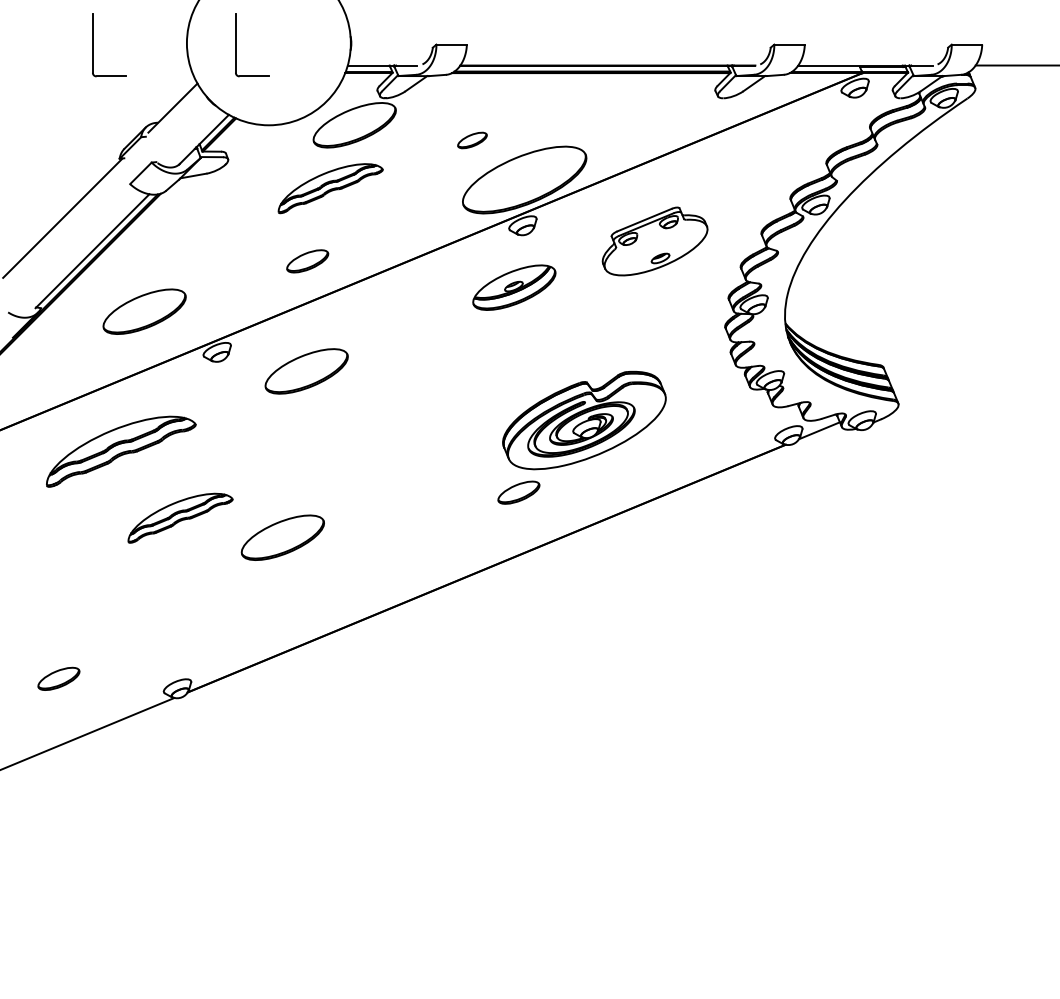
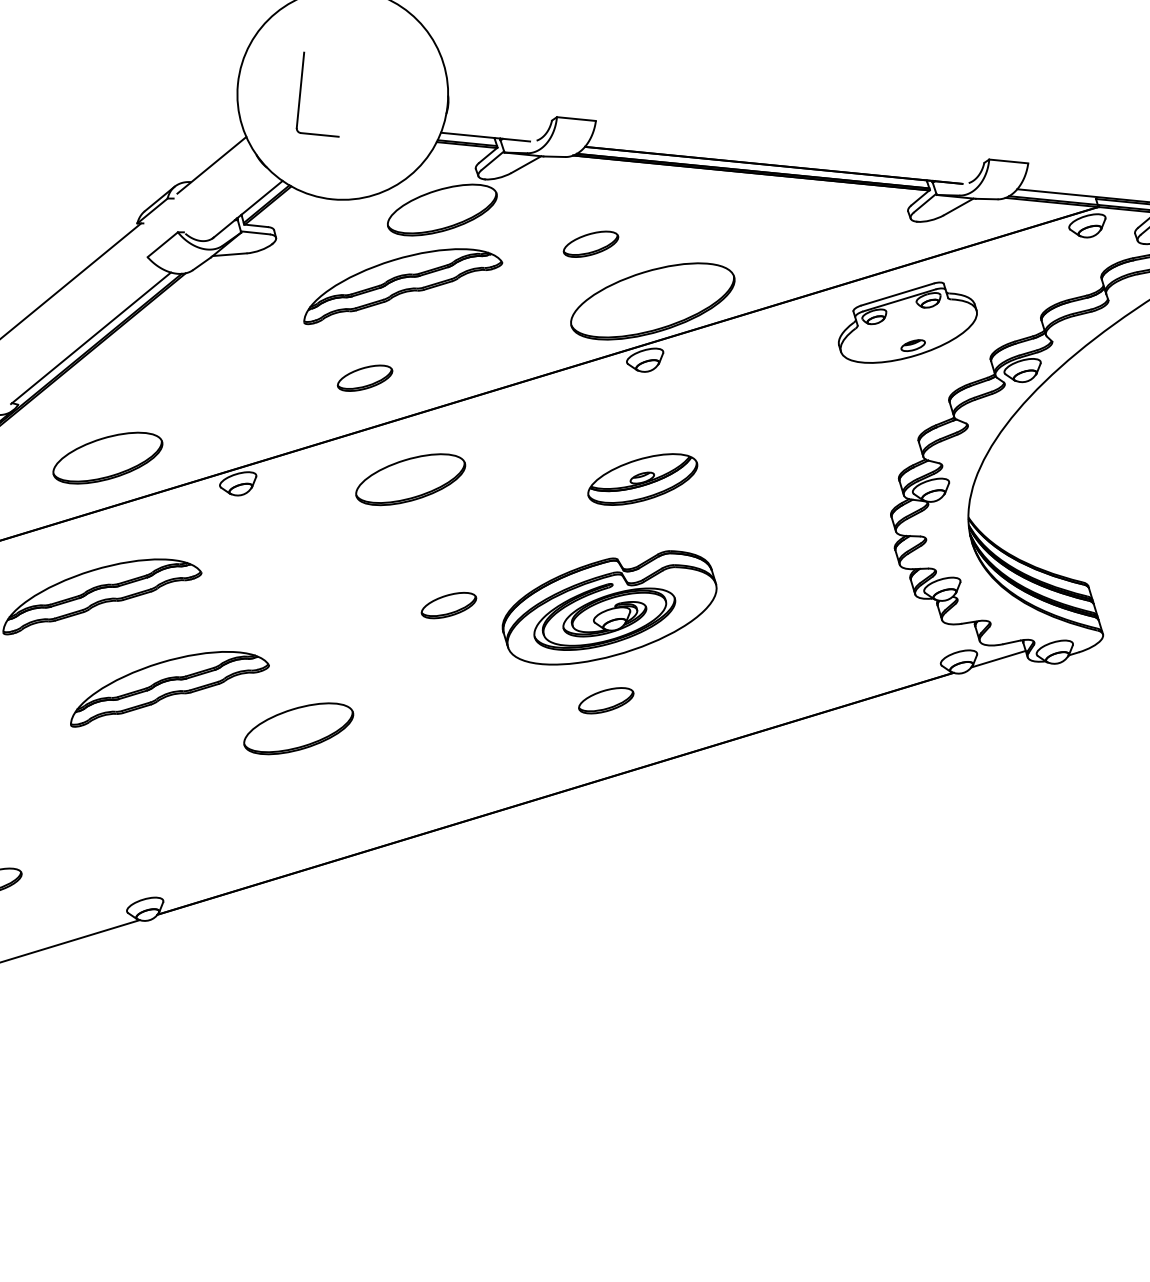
part: (93, 45) -> (118, 75), removed
part: (472, 140) -> (591, 244), size x1.43
part: (330, 188) -> (403, 287), size x1.43
part: (654, 241) -> (907, 323), moved
part: (514, 287) -> (642, 479), moved
part: (144, 311) -> (107, 457), moved
part: (306, 371) -> (410, 479), moved
part: (584, 420) -> (609, 607), moved
part: (389, 430) -> (448, 604), added
part: (180, 518) -> (170, 691), size x1.43

